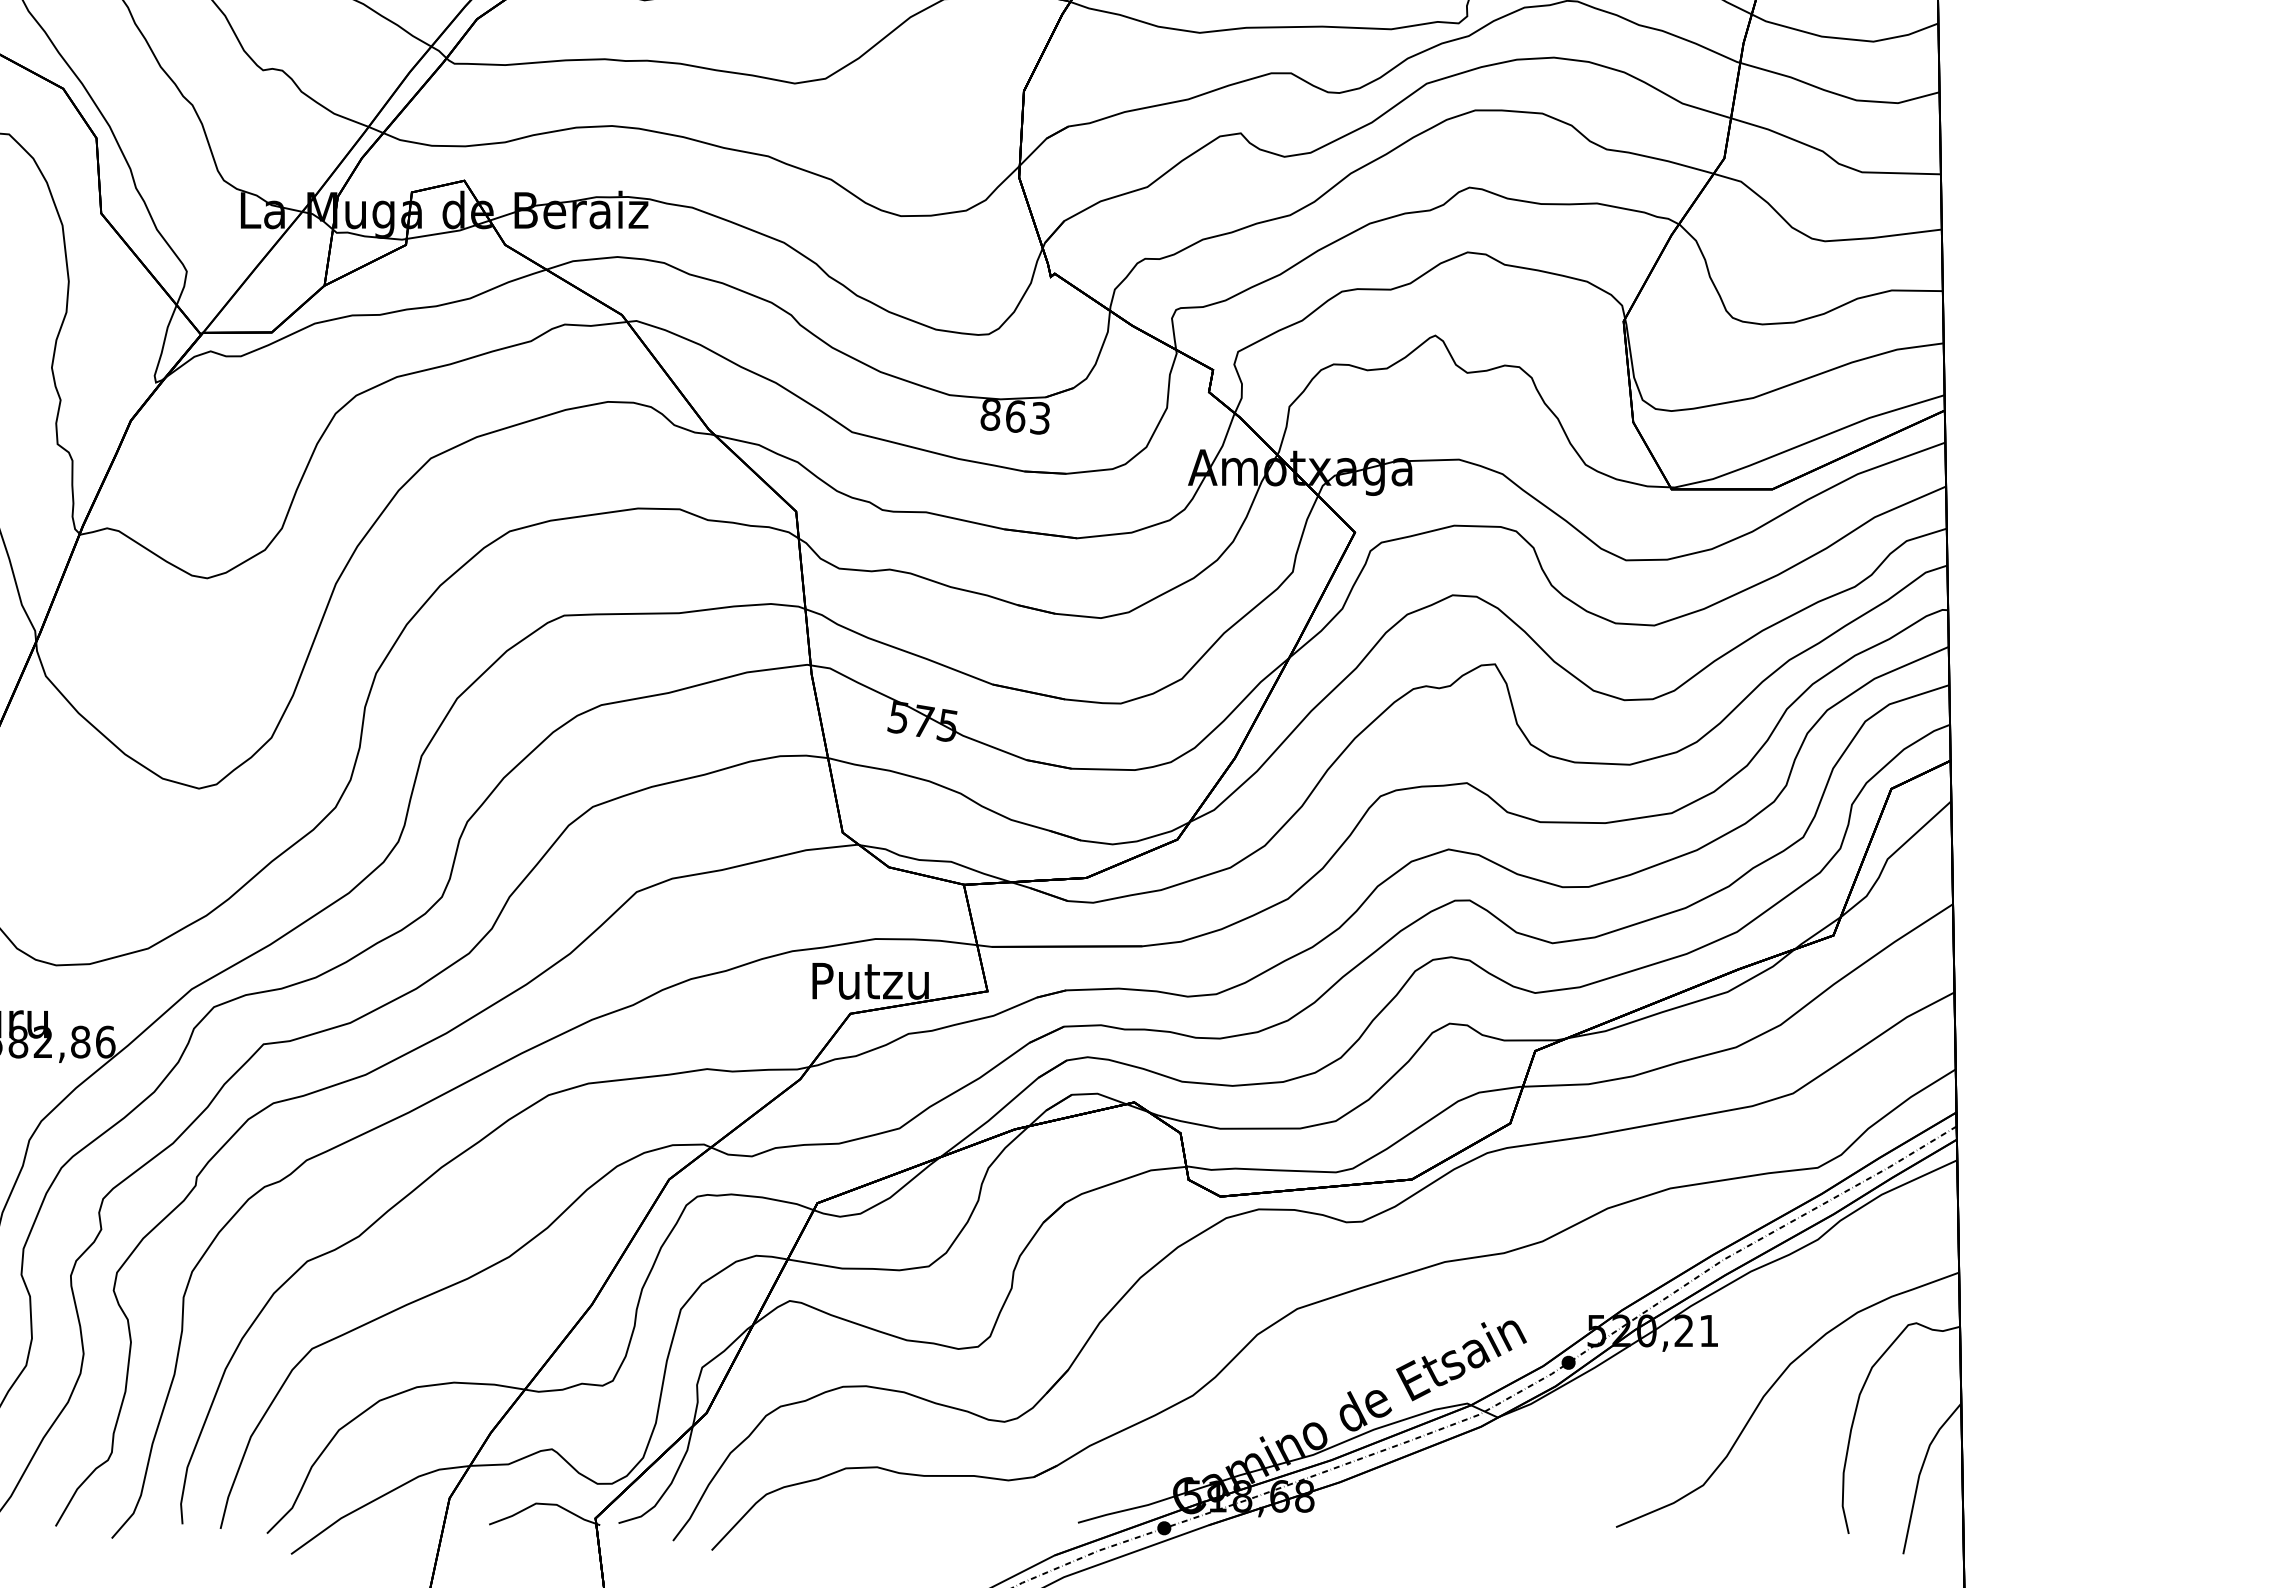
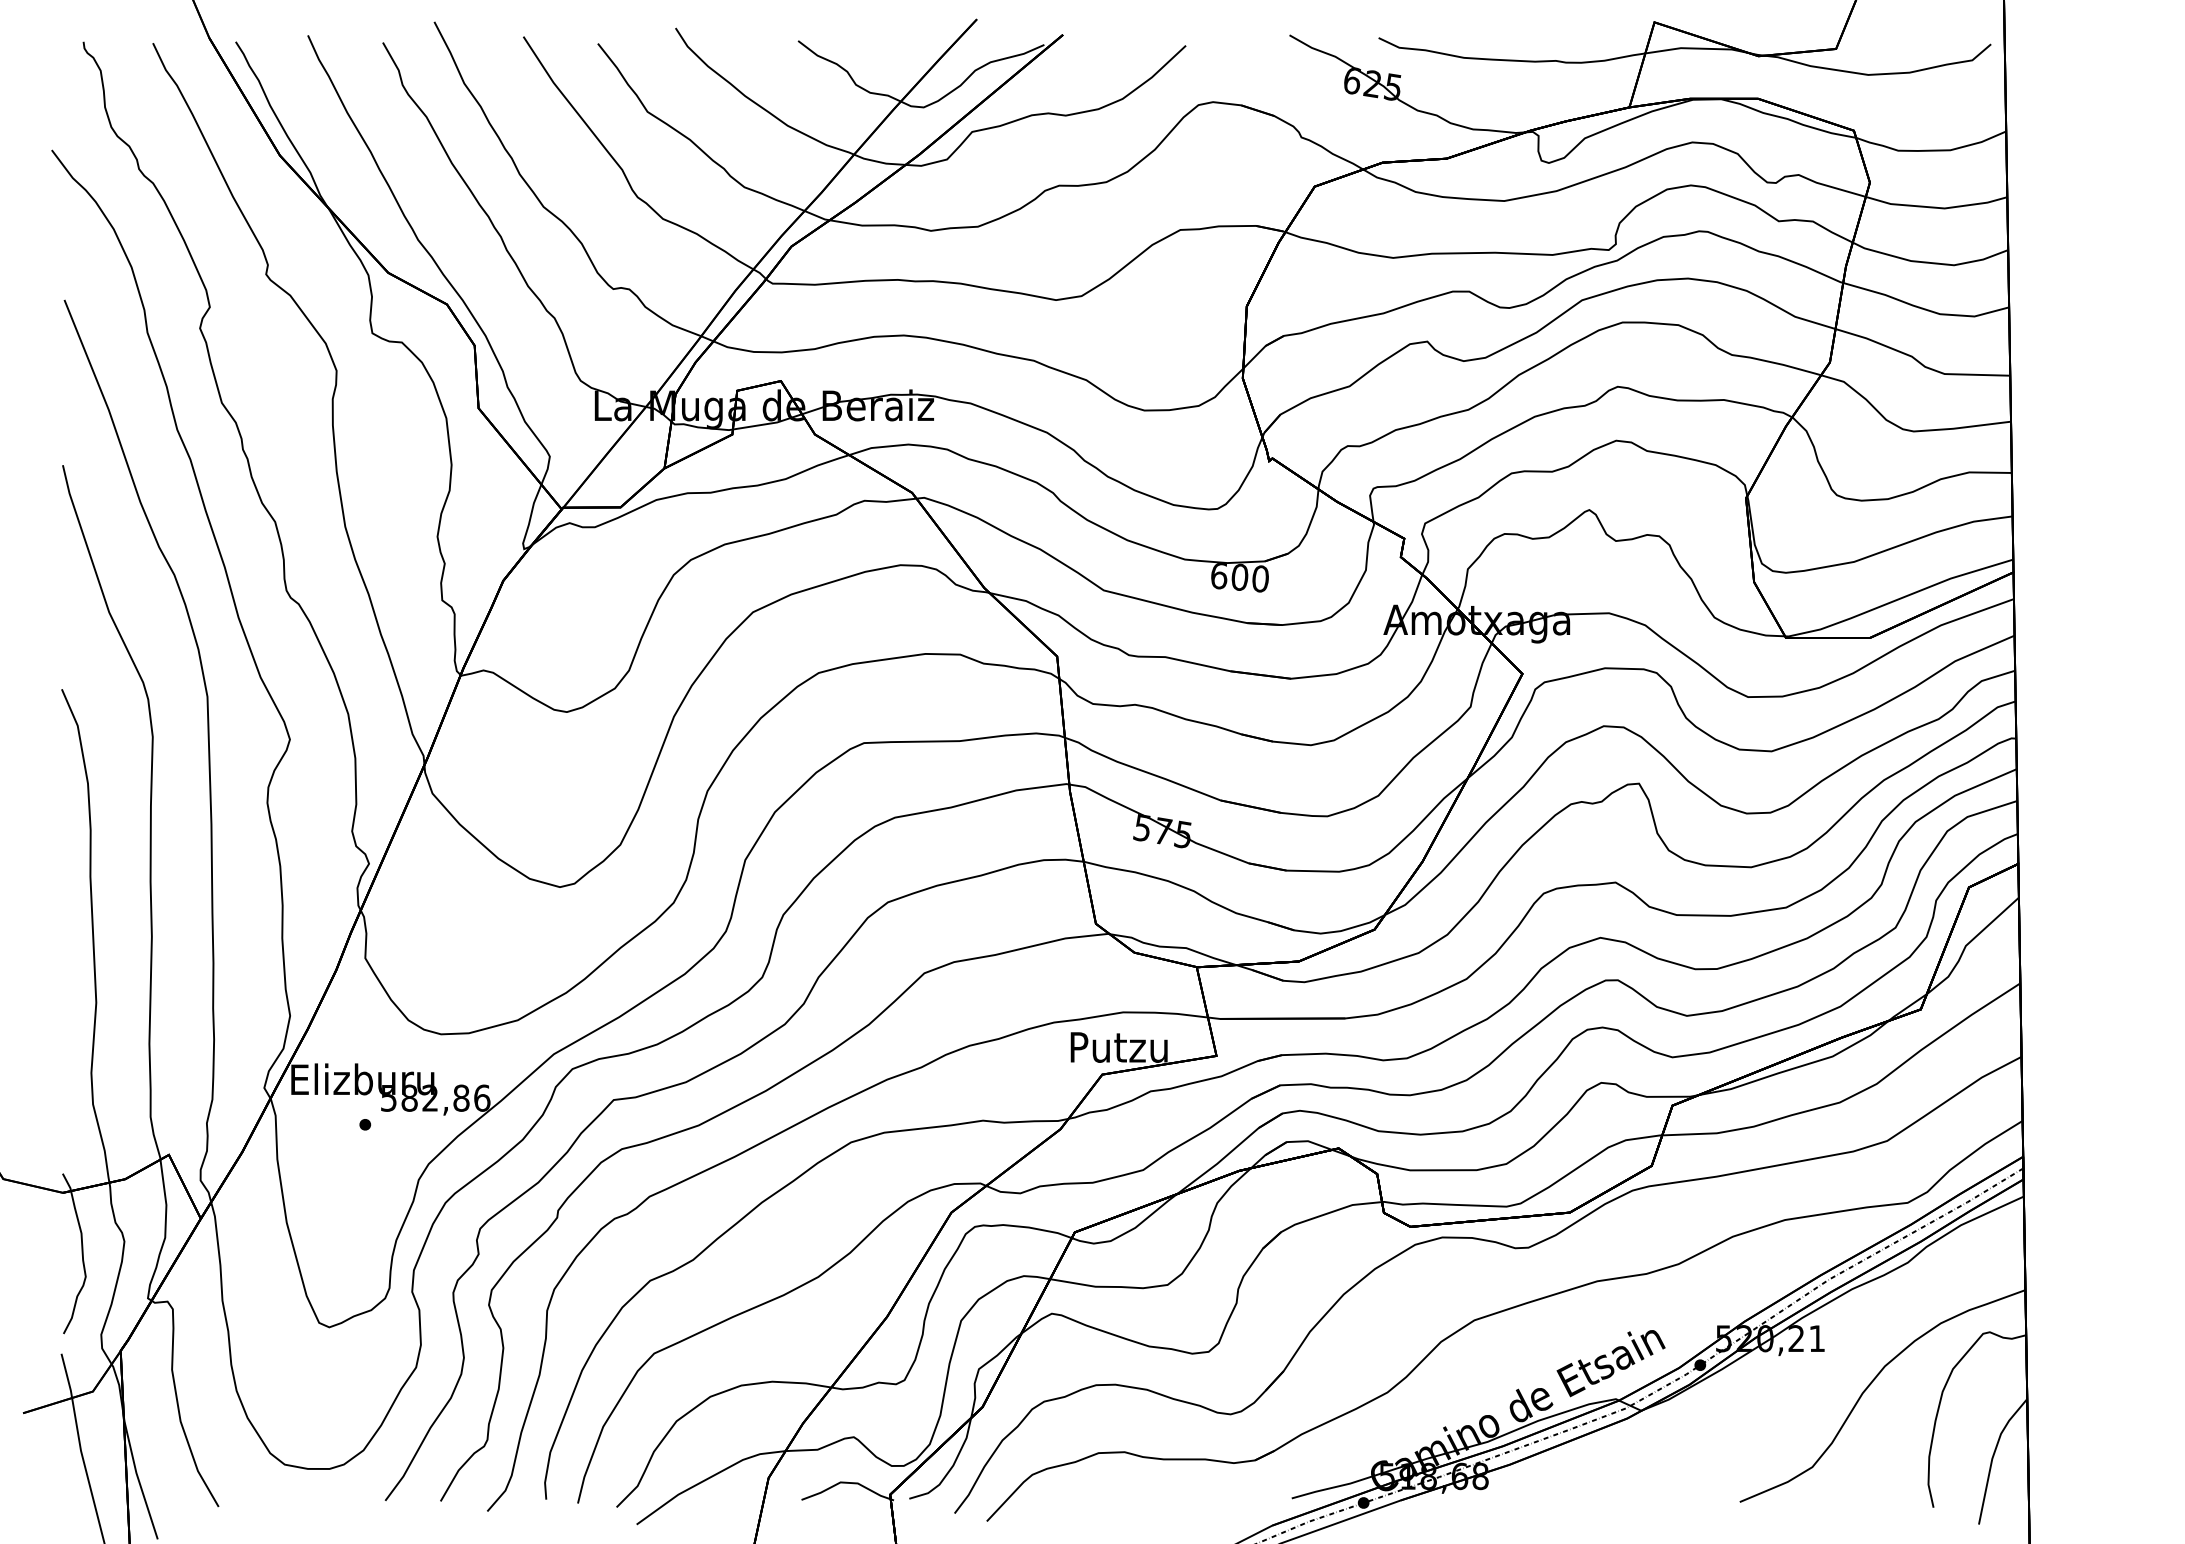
text: (1015, 416) -> (1239, 577), 863 -> 600

